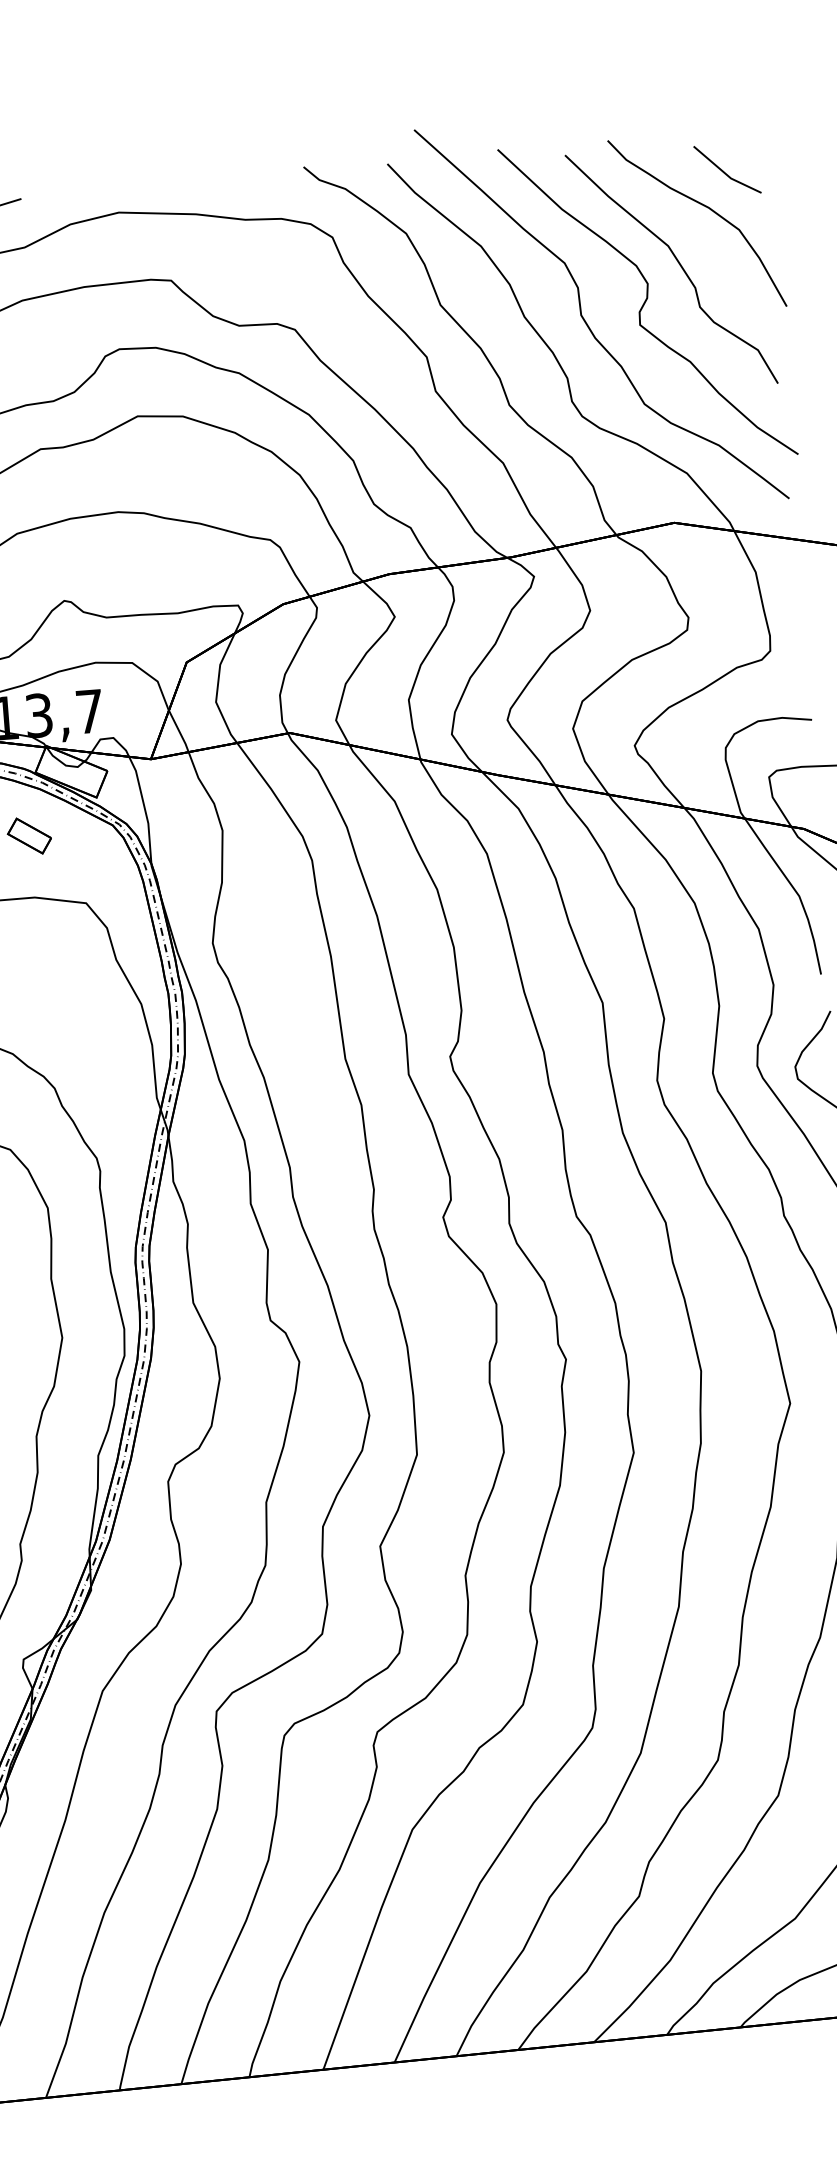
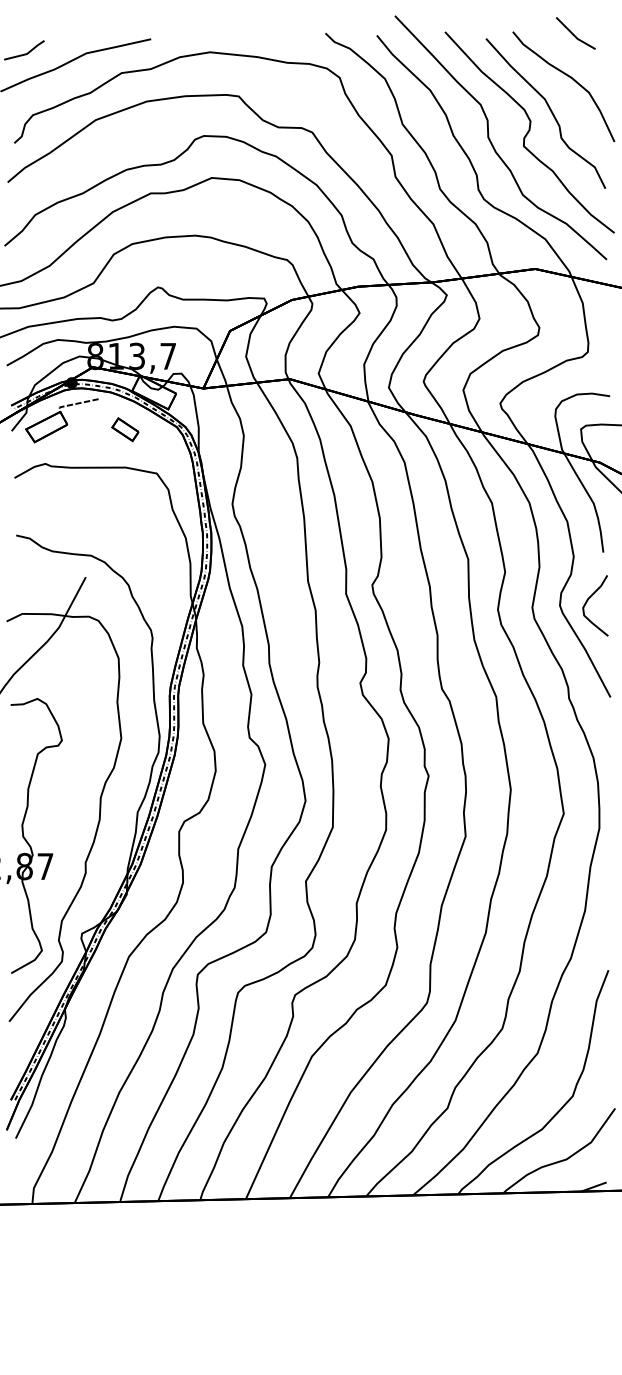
line: (725, 171) -> (574, 34), moved

